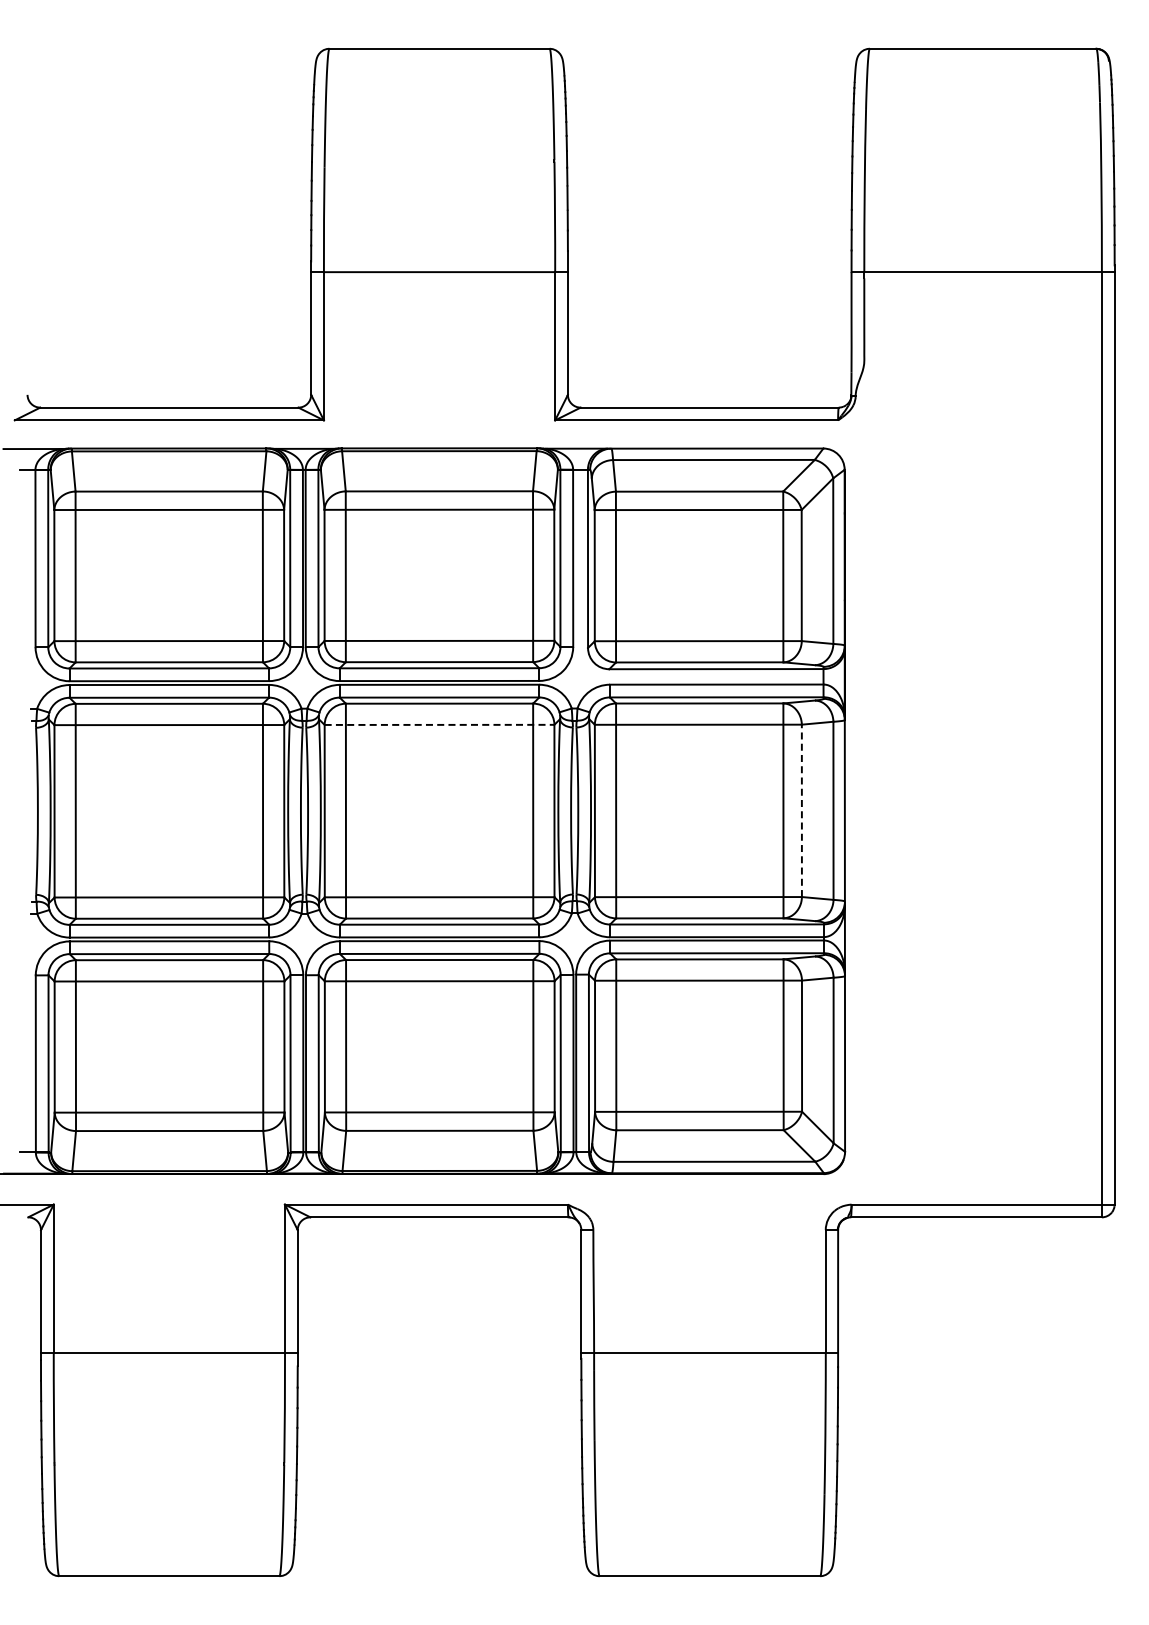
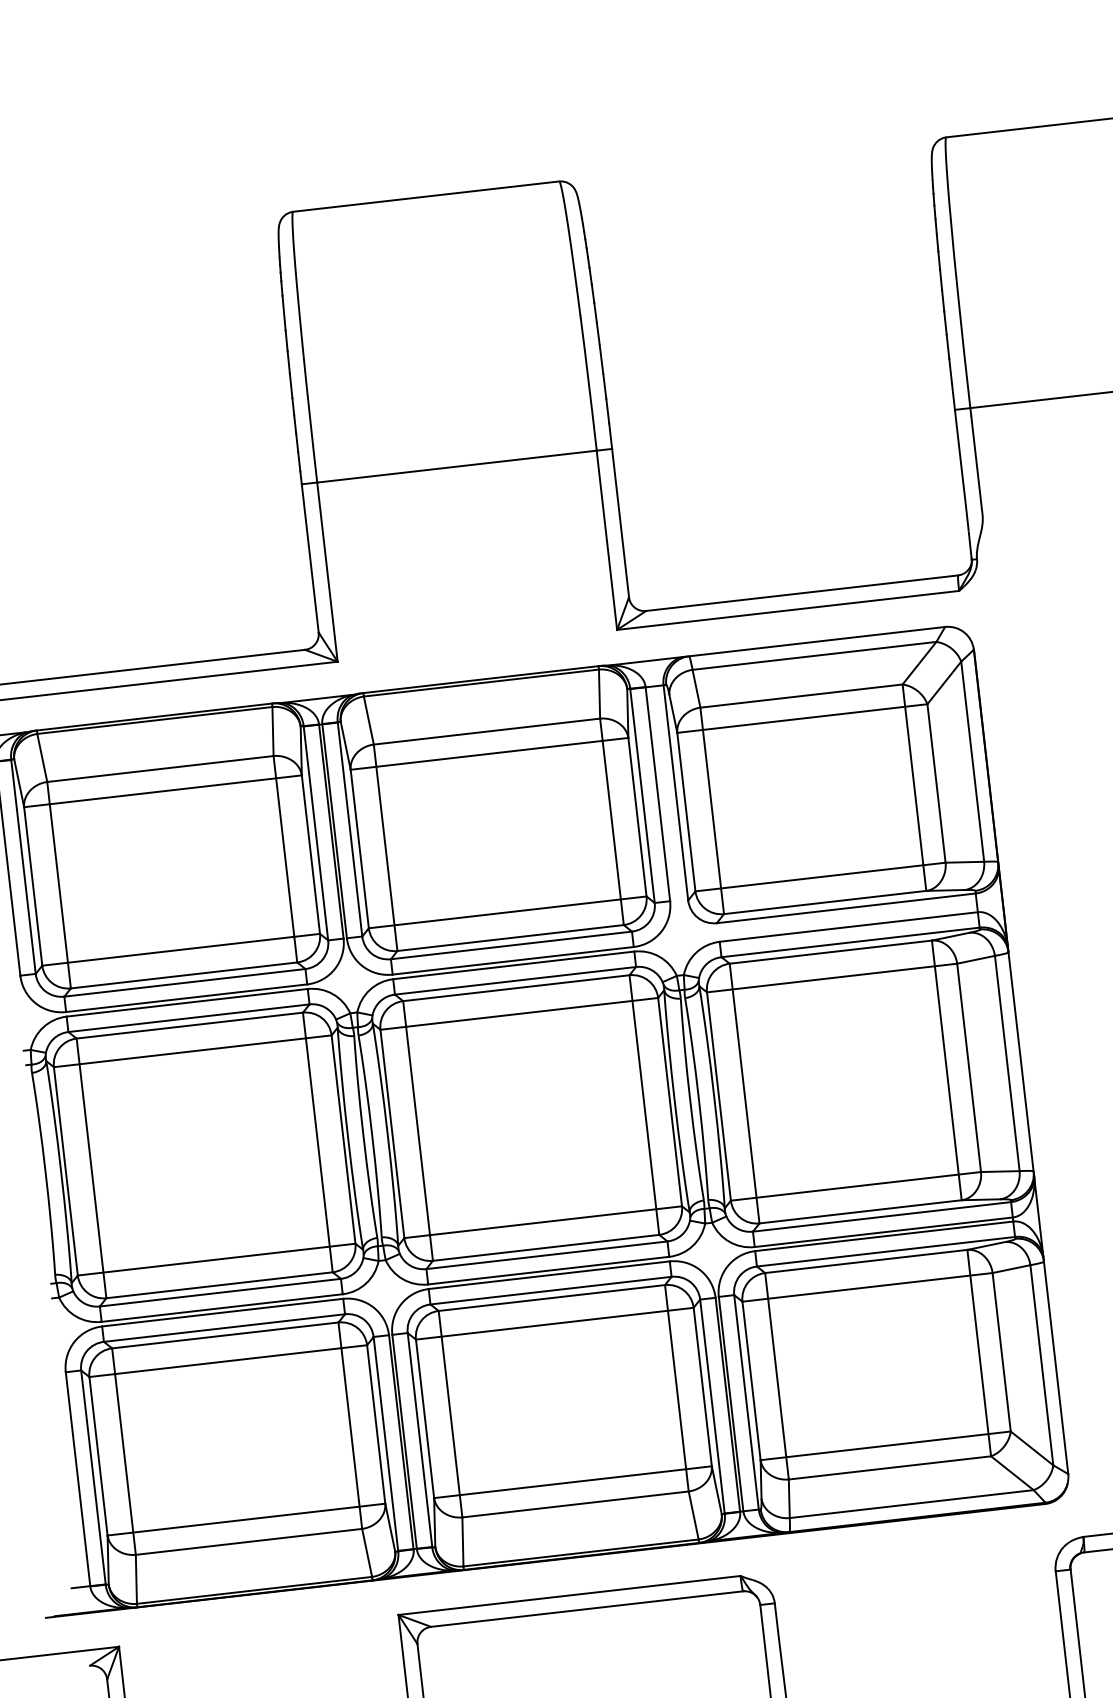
line: (439, 724) -> (519, 1013), dashed -> solid
line: (801, 810) -> (968, 1067), dashed -> solid

